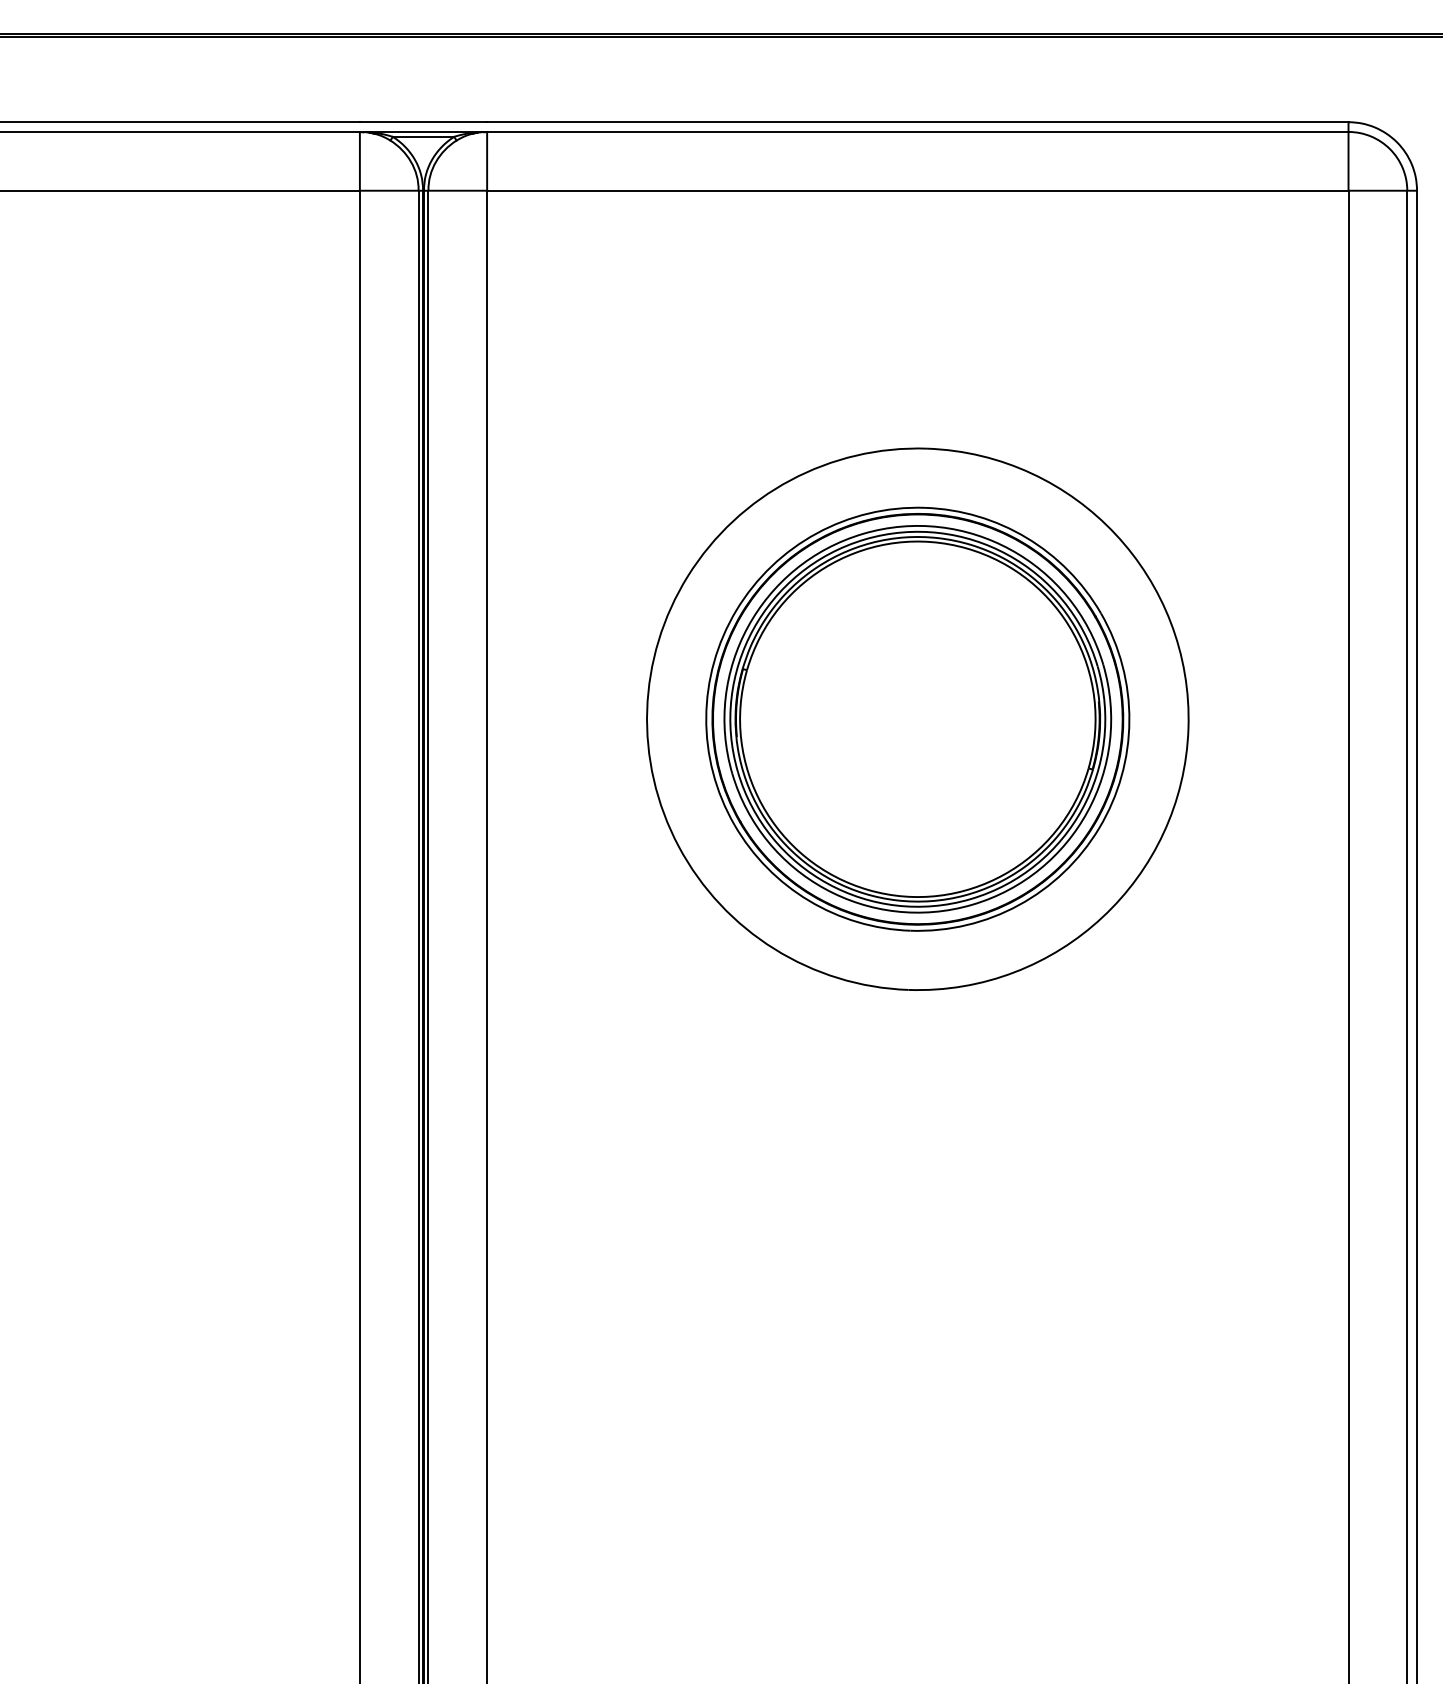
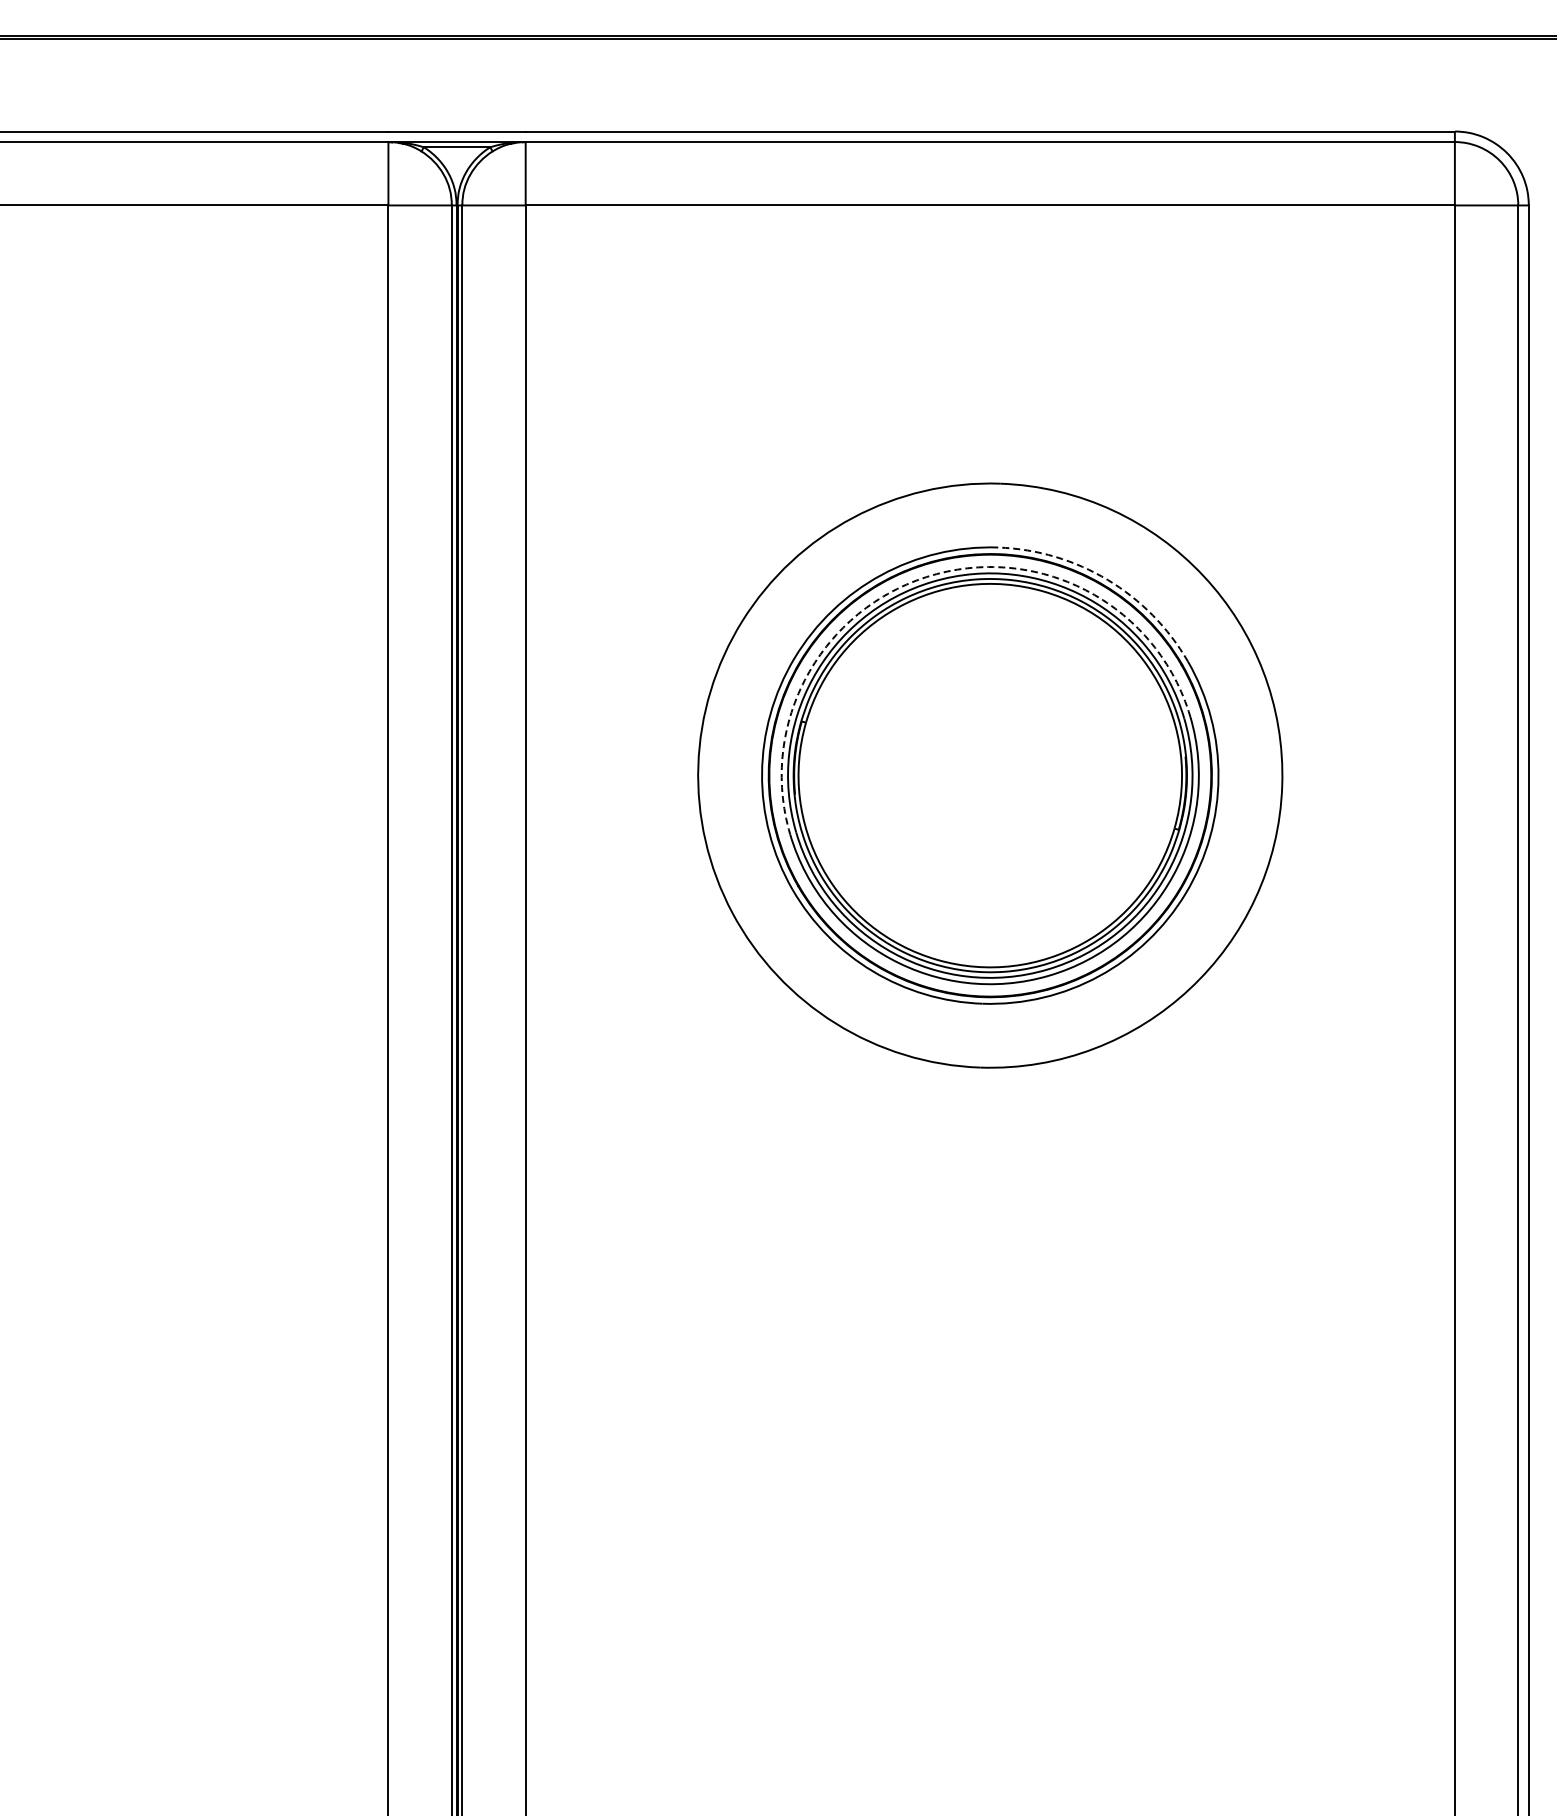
arc: (863, 533) -> (931, 575), solid -> dashed
arc: (1026, 537) -> (1107, 579), solid -> dashed

